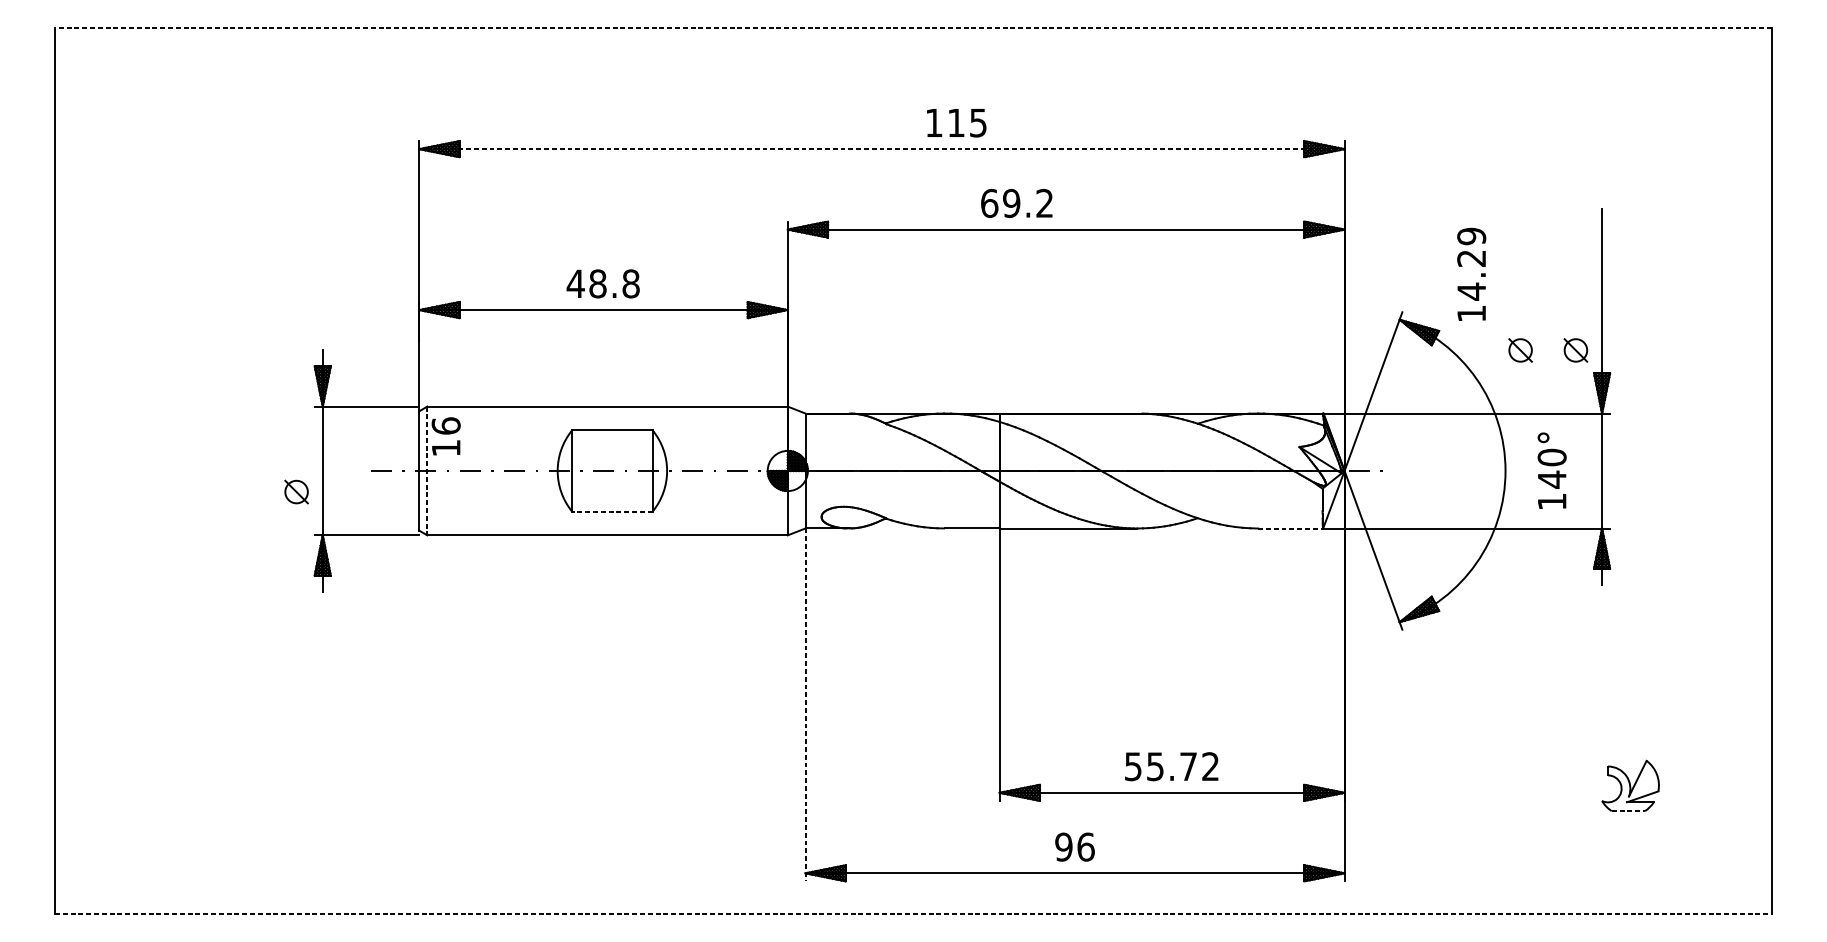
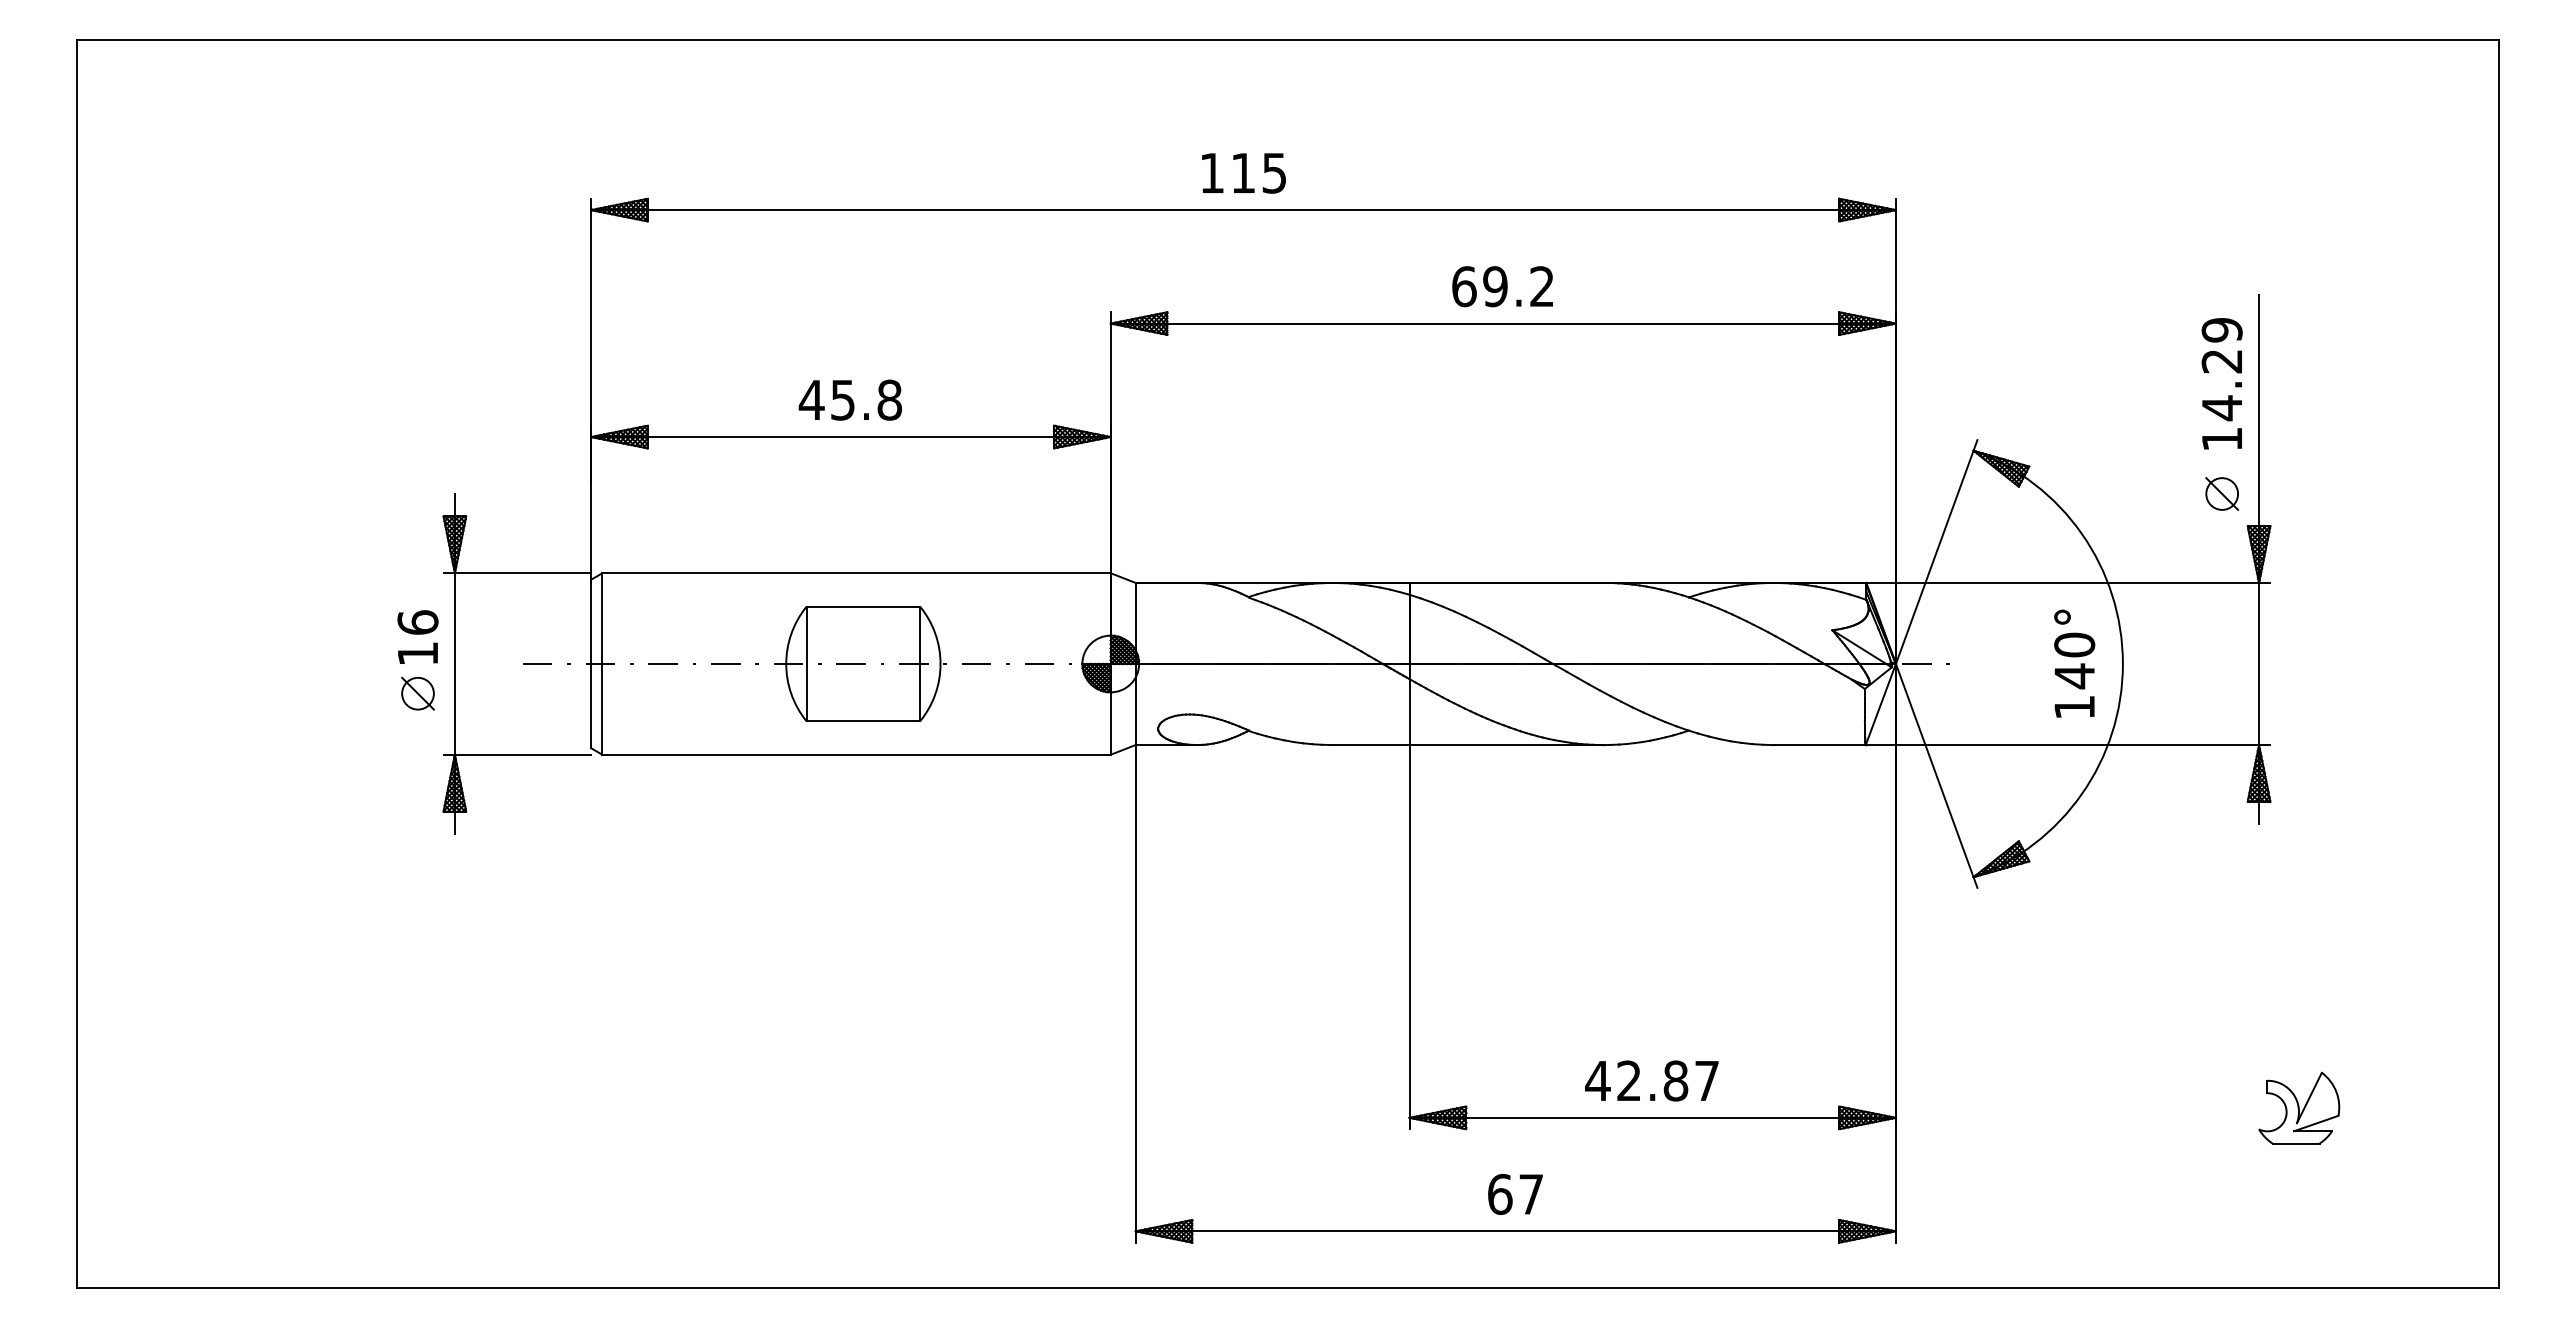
line: (913, 28) -> (1288, 39), dashed -> solid
text: (956, 123) -> (1243, 173), moved
line: (882, 149) -> (1244, 210), dashed -> solid
text: (1016, 203) -> (1502, 286), moved
text: (1471, 274) -> (2221, 383), moved
text: (597, 283) -> (842, 399), 48.8 -> 45.8
part: (1520, 350) -> (2144, 493), removed
text: (445, 435) -> (417, 636), moved
text: (1552, 470) -> (2074, 663), moved
line: (427, 471) -> (602, 664), dashed -> solid
line: (612, 511) -> (863, 721), dashed -> solid
line: (1290, 528) -> (1819, 745), dashed -> solid
line: (805, 704) -> (1135, 993), dashed -> solid
text: (1171, 766) -> (1651, 1080), 55.72 -> 42.87
line: (1628, 811) -> (2296, 1143), dashed -> solid
text: (1074, 847) -> (1515, 1194), 96 -> 67
line: (913, 913) -> (1288, 1288), dashed -> solid

